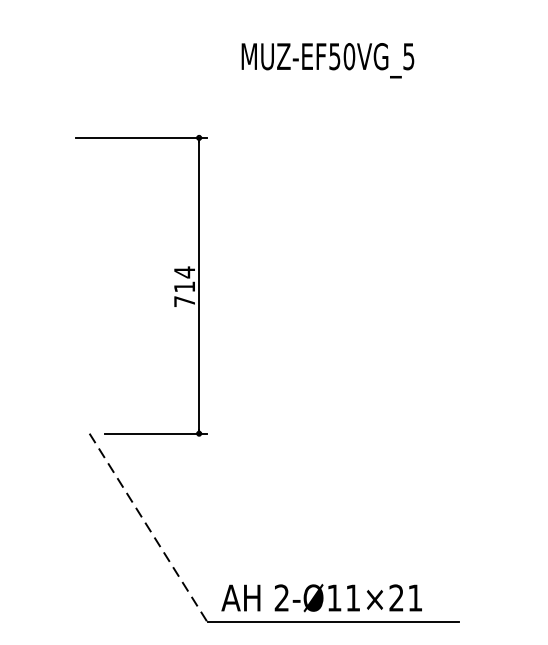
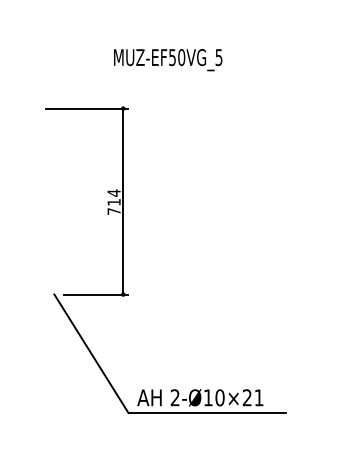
text: (328, 61) -> (168, 60), moved
line: (148, 527) -> (91, 353), dashed -> solid
text: (352, 597) -> (219, 397), 2-Ø11×21 -> 2-Ø10×21

